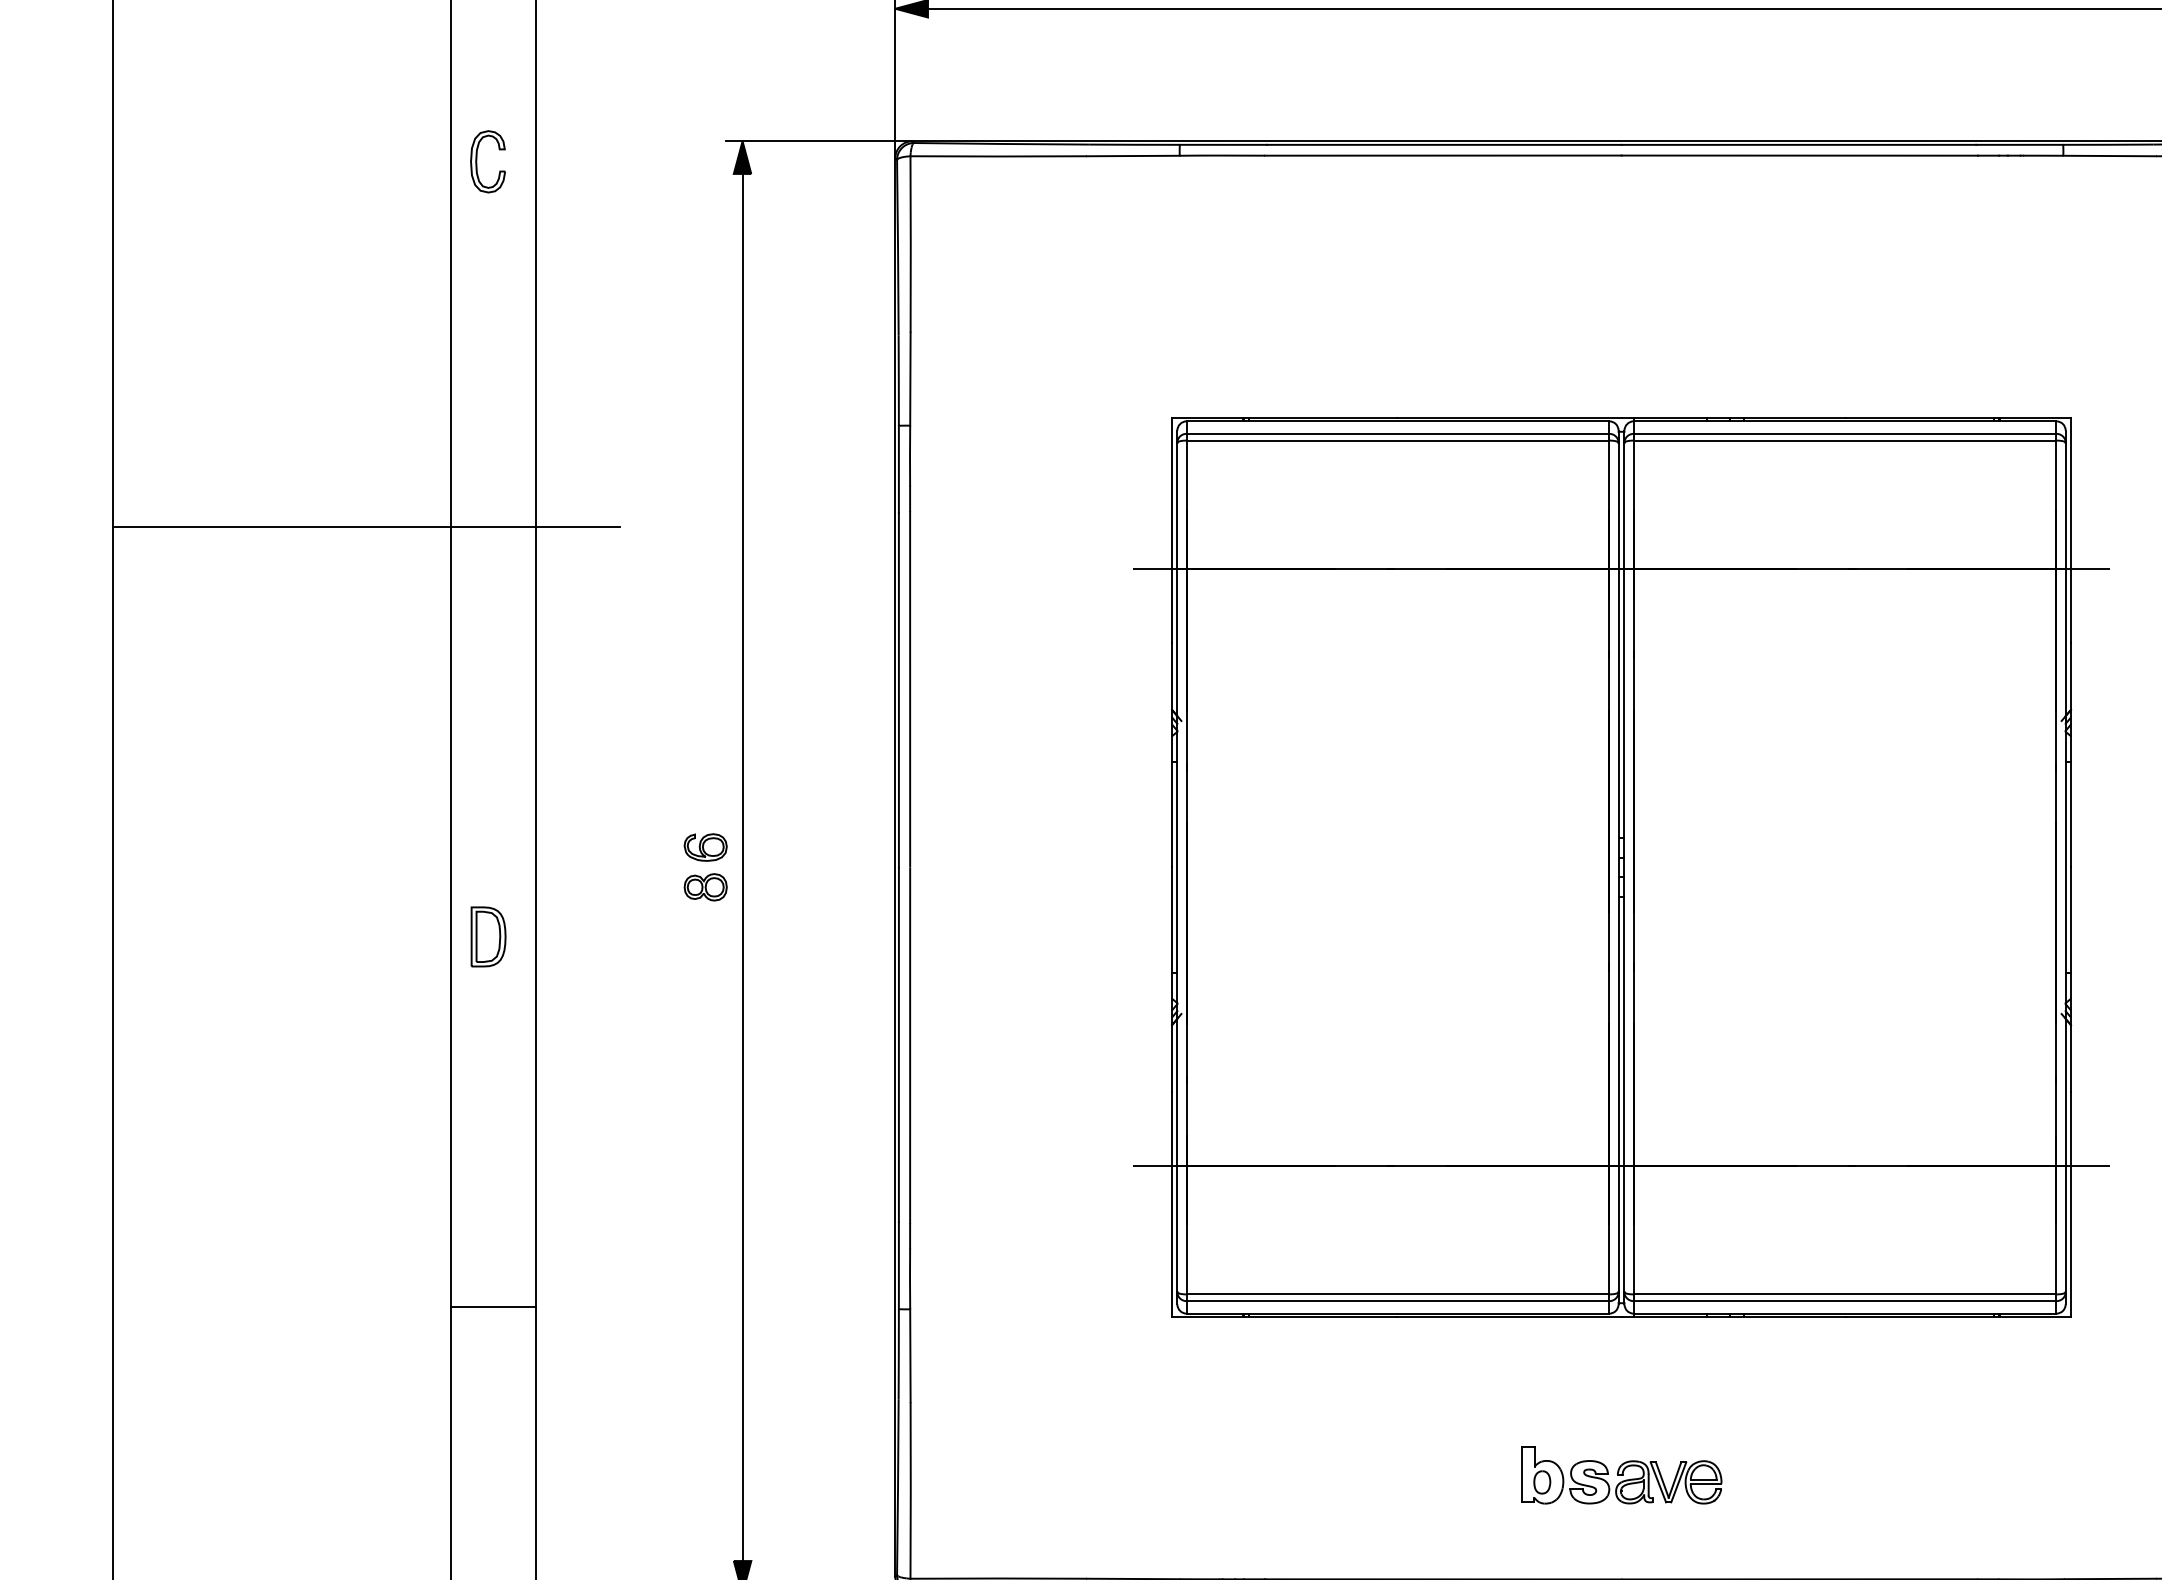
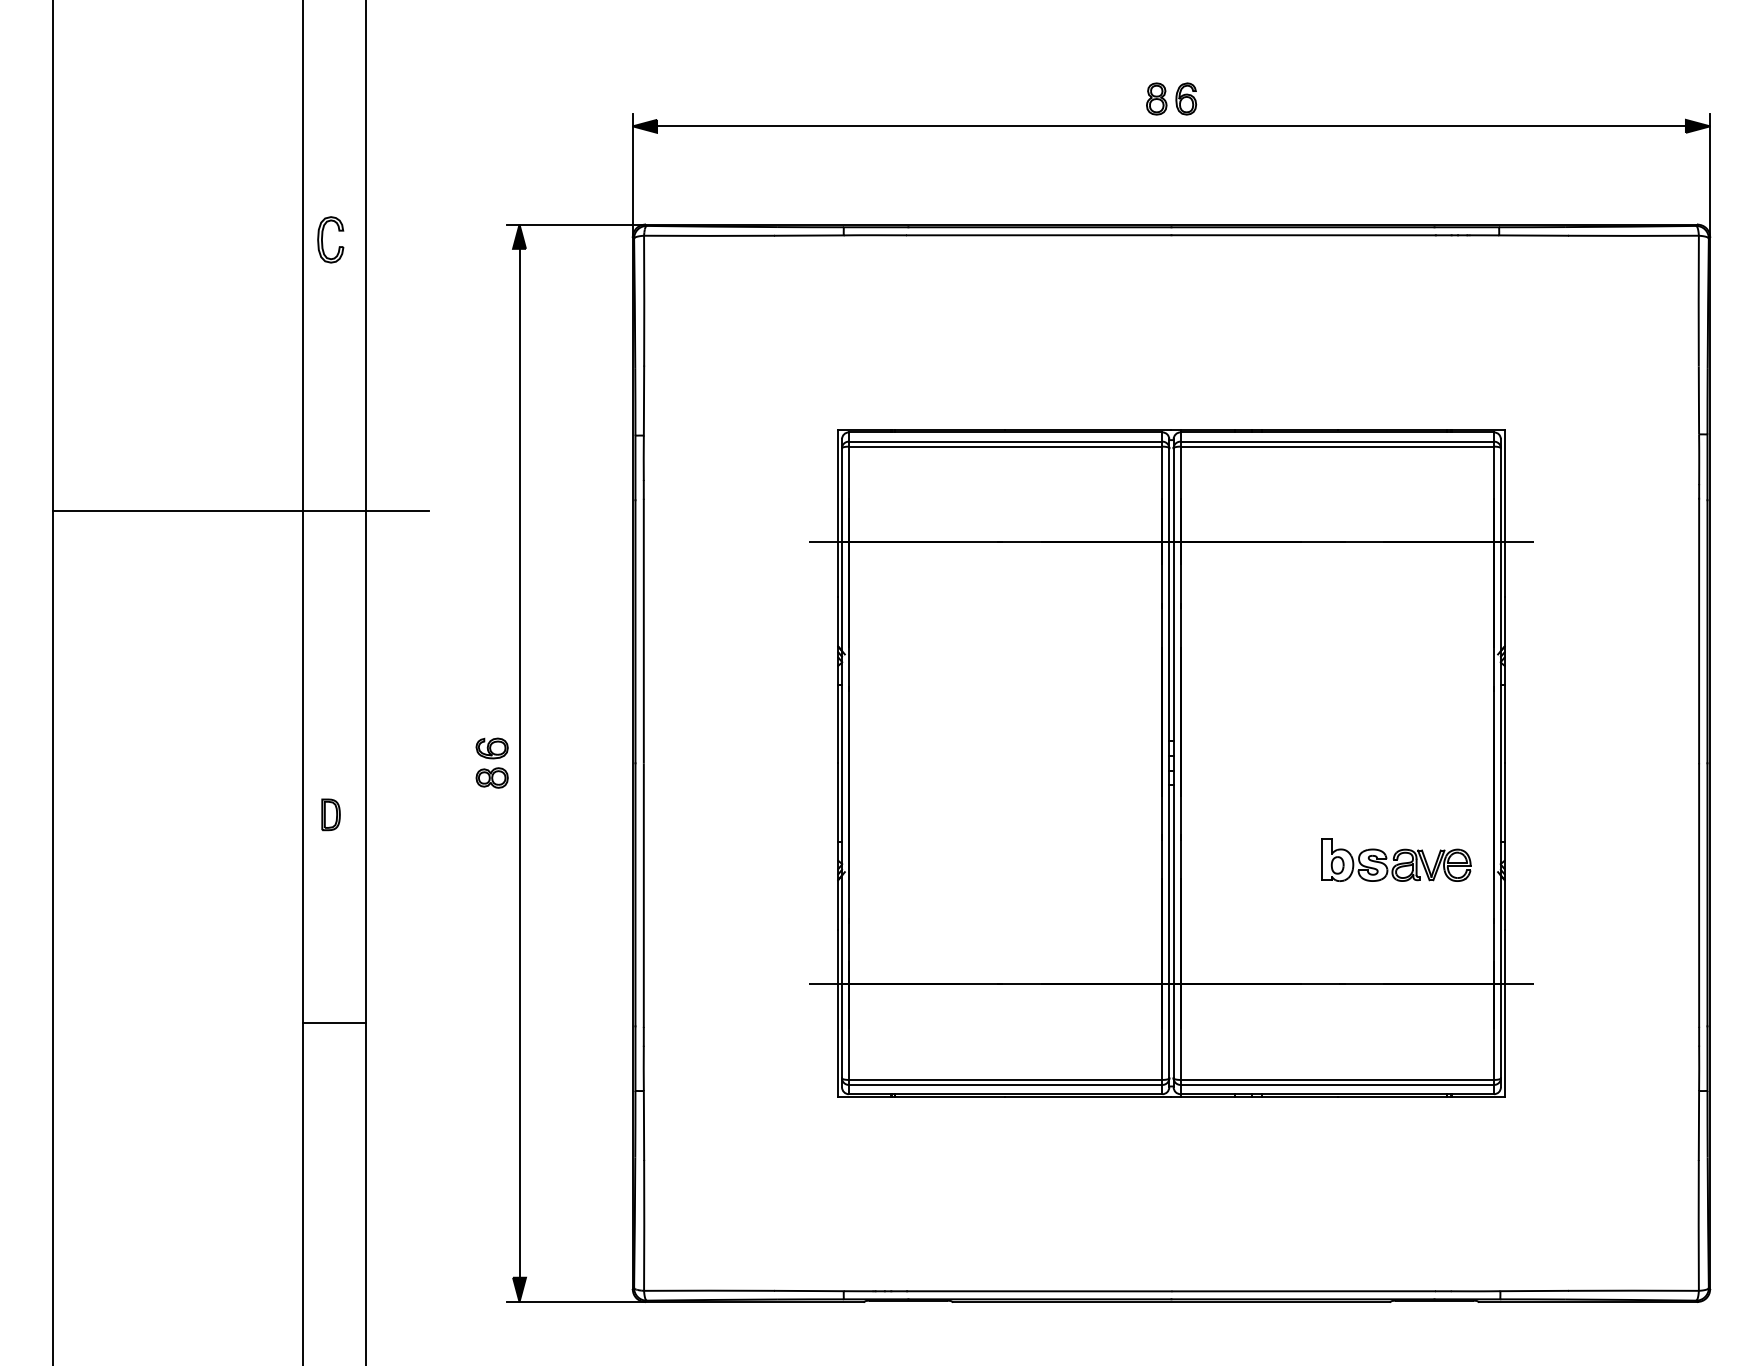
part: (487, 936) -> (330, 814), size x0.7
line: (493, 1307) -> (334, 1023), moved
part: (1621, 1474) -> (1396, 859), moved

